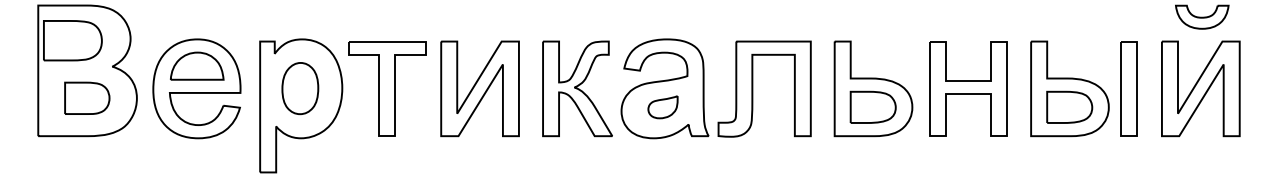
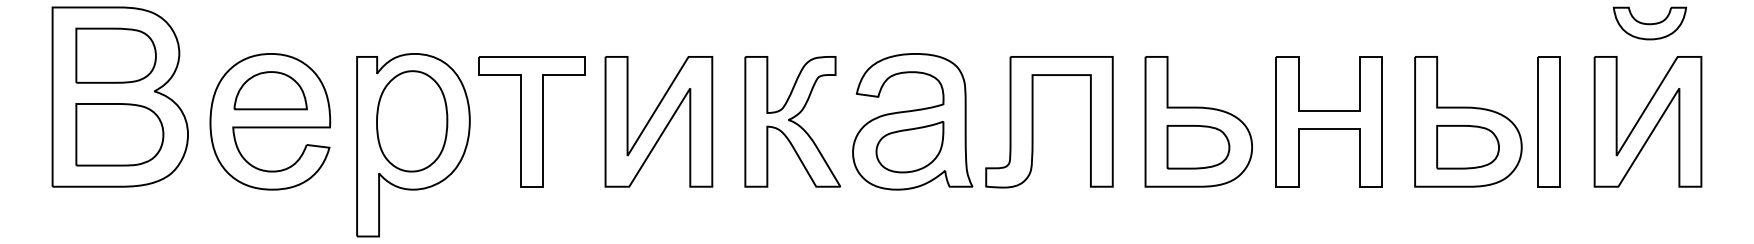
part: (72, 40) -> (115, 55), moved
part: (300, 88) -> (412, 121), size x1.43
part: (87, 98) -> (119, 134), size x1.43
part: (662, 106) -> (909, 146), size x1.67

